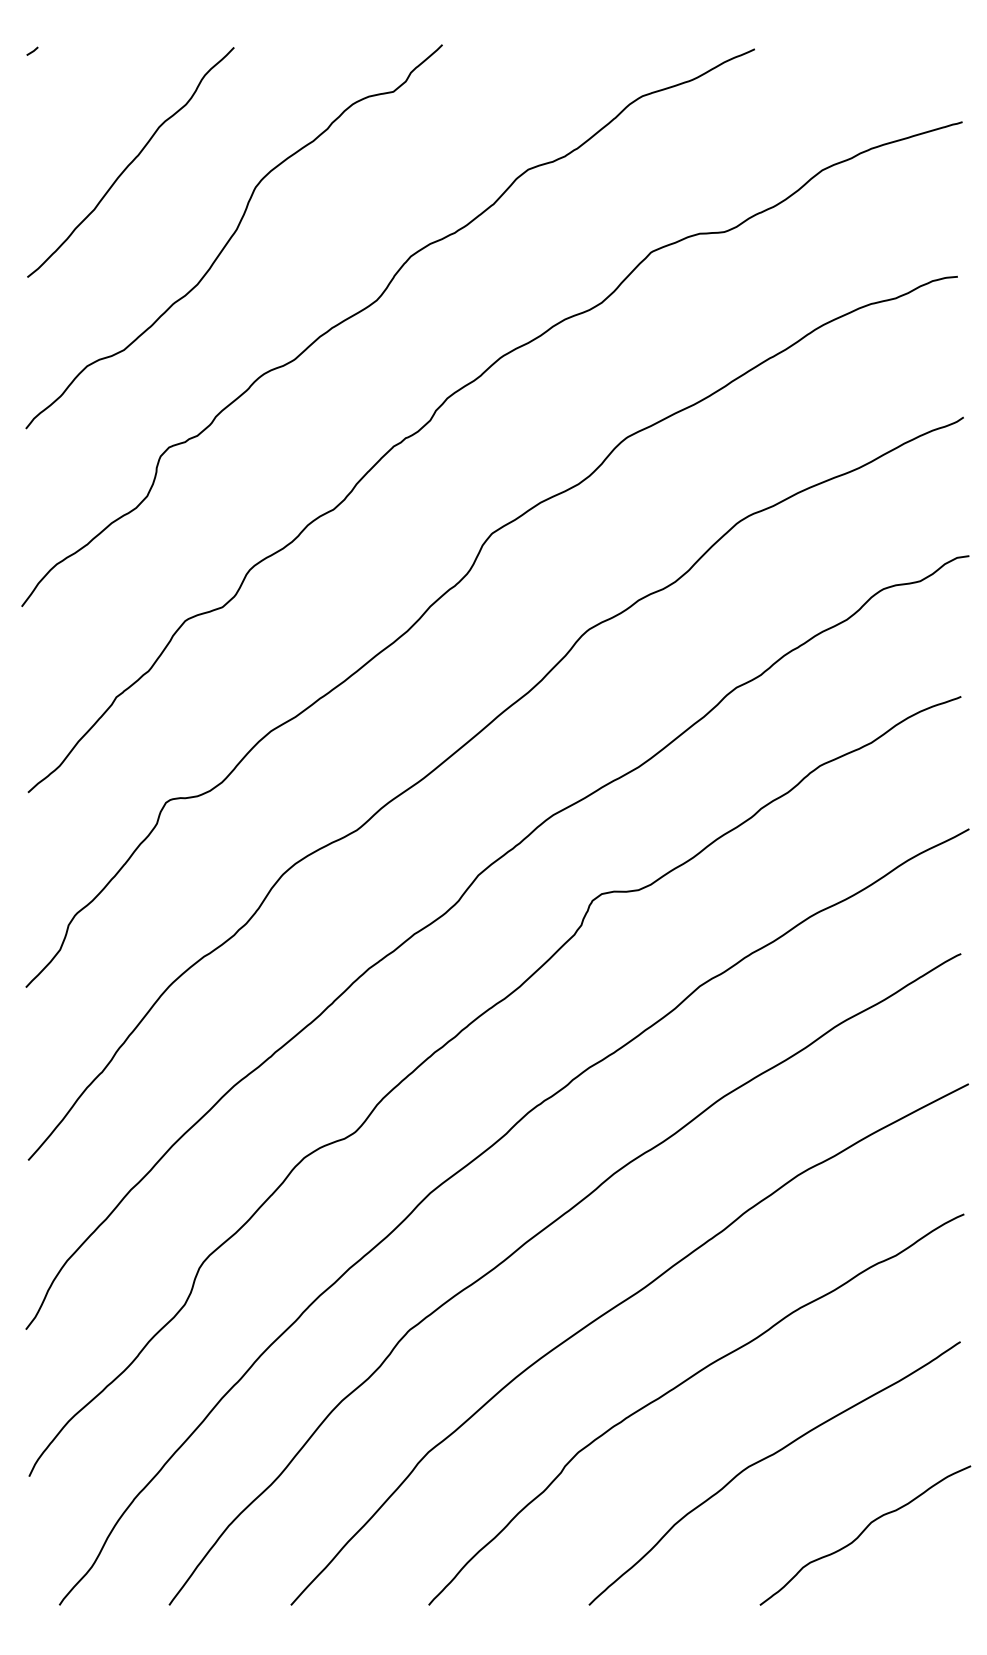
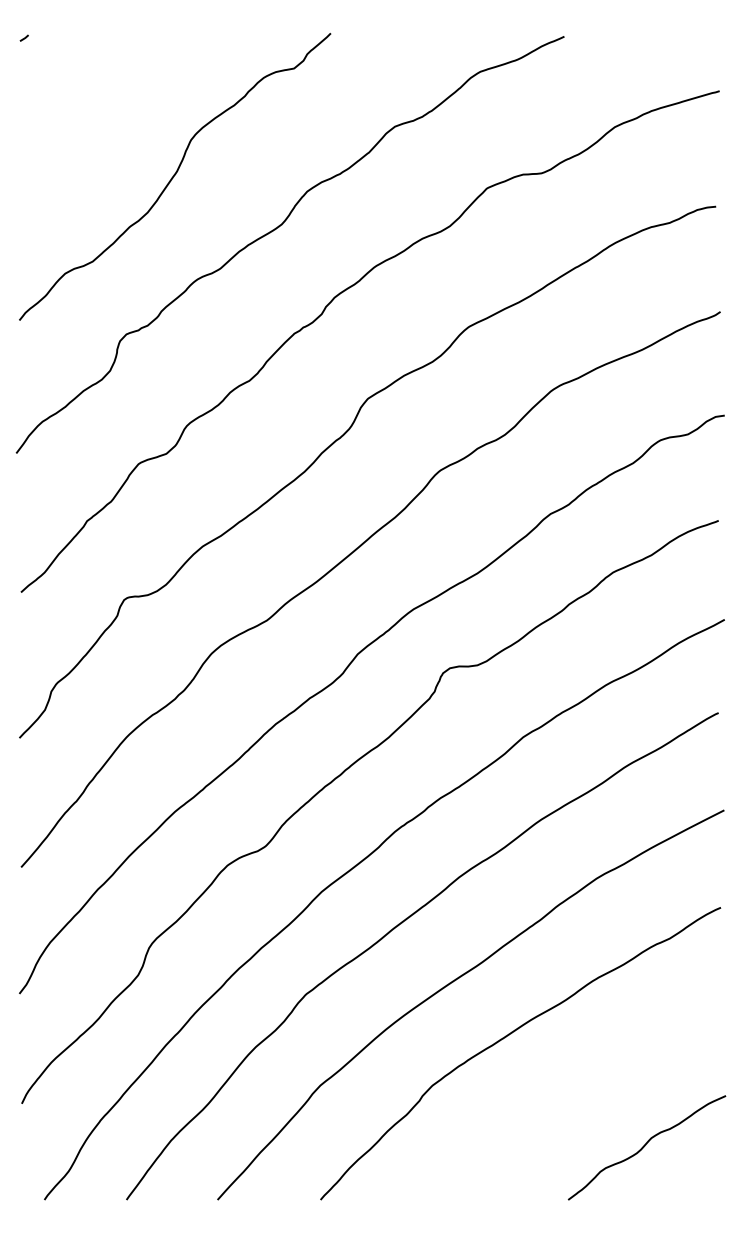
curve: (130, 162) -> (97, 121), removed
curve: (767, 1458) -> (573, 1090), removed

